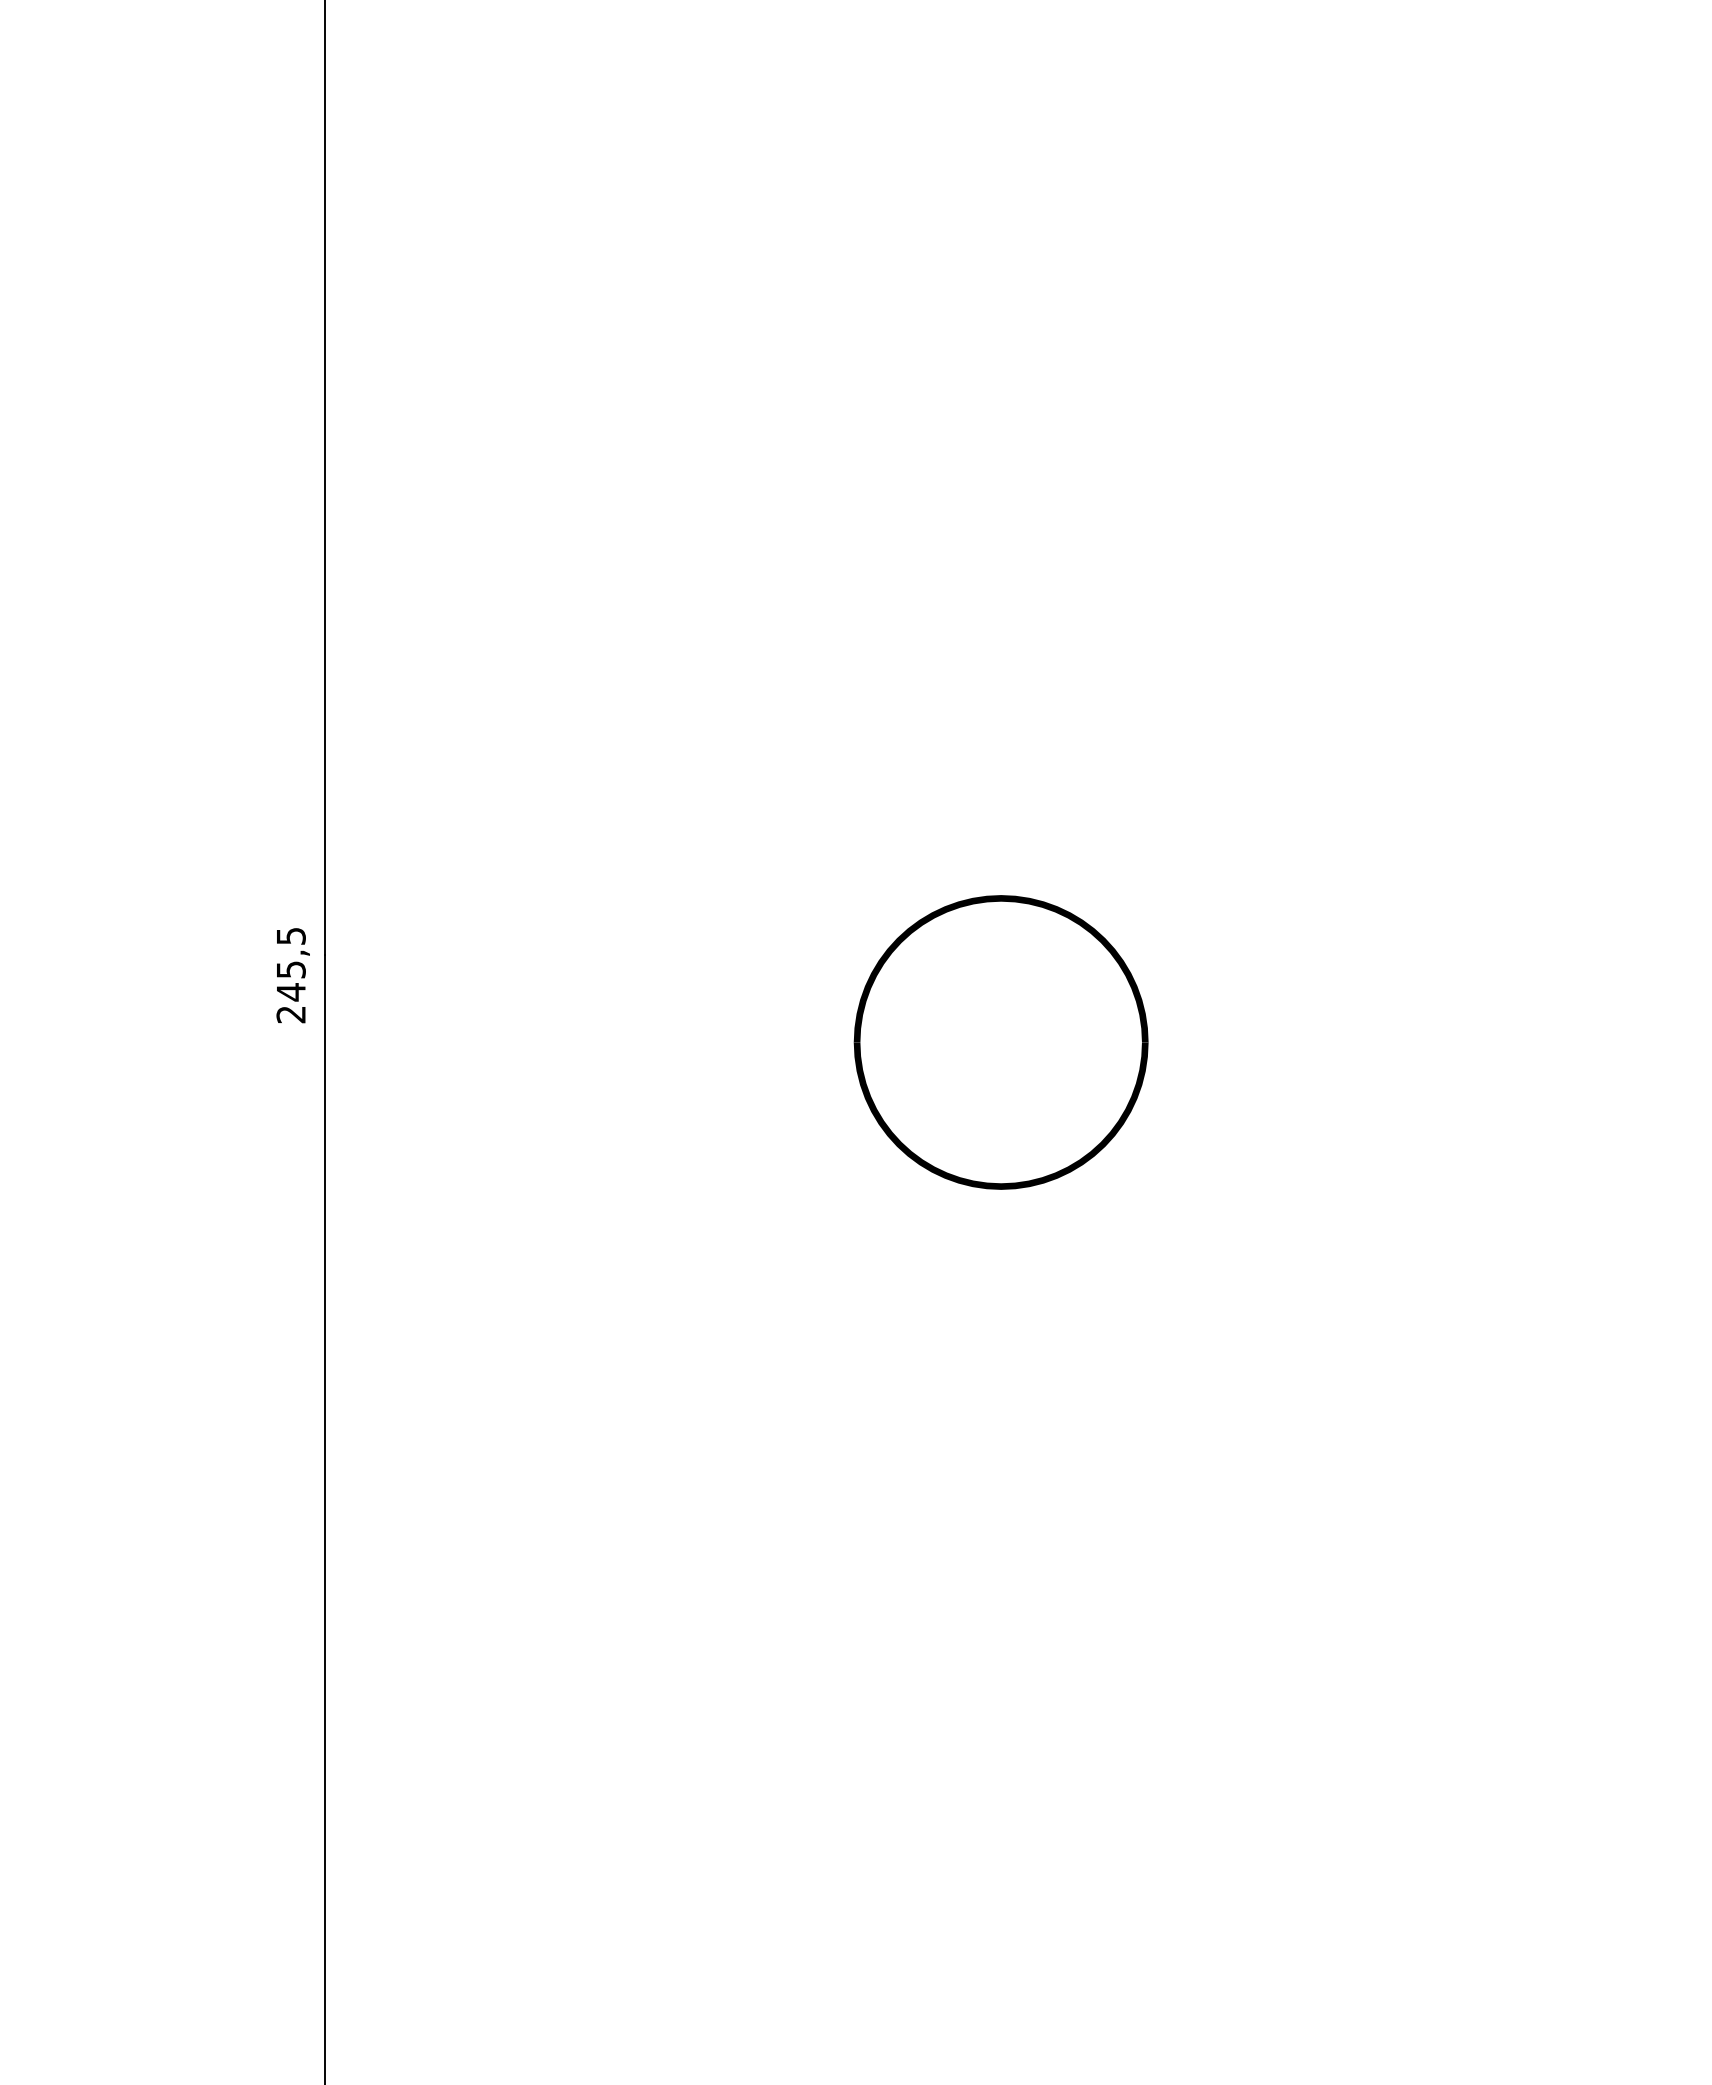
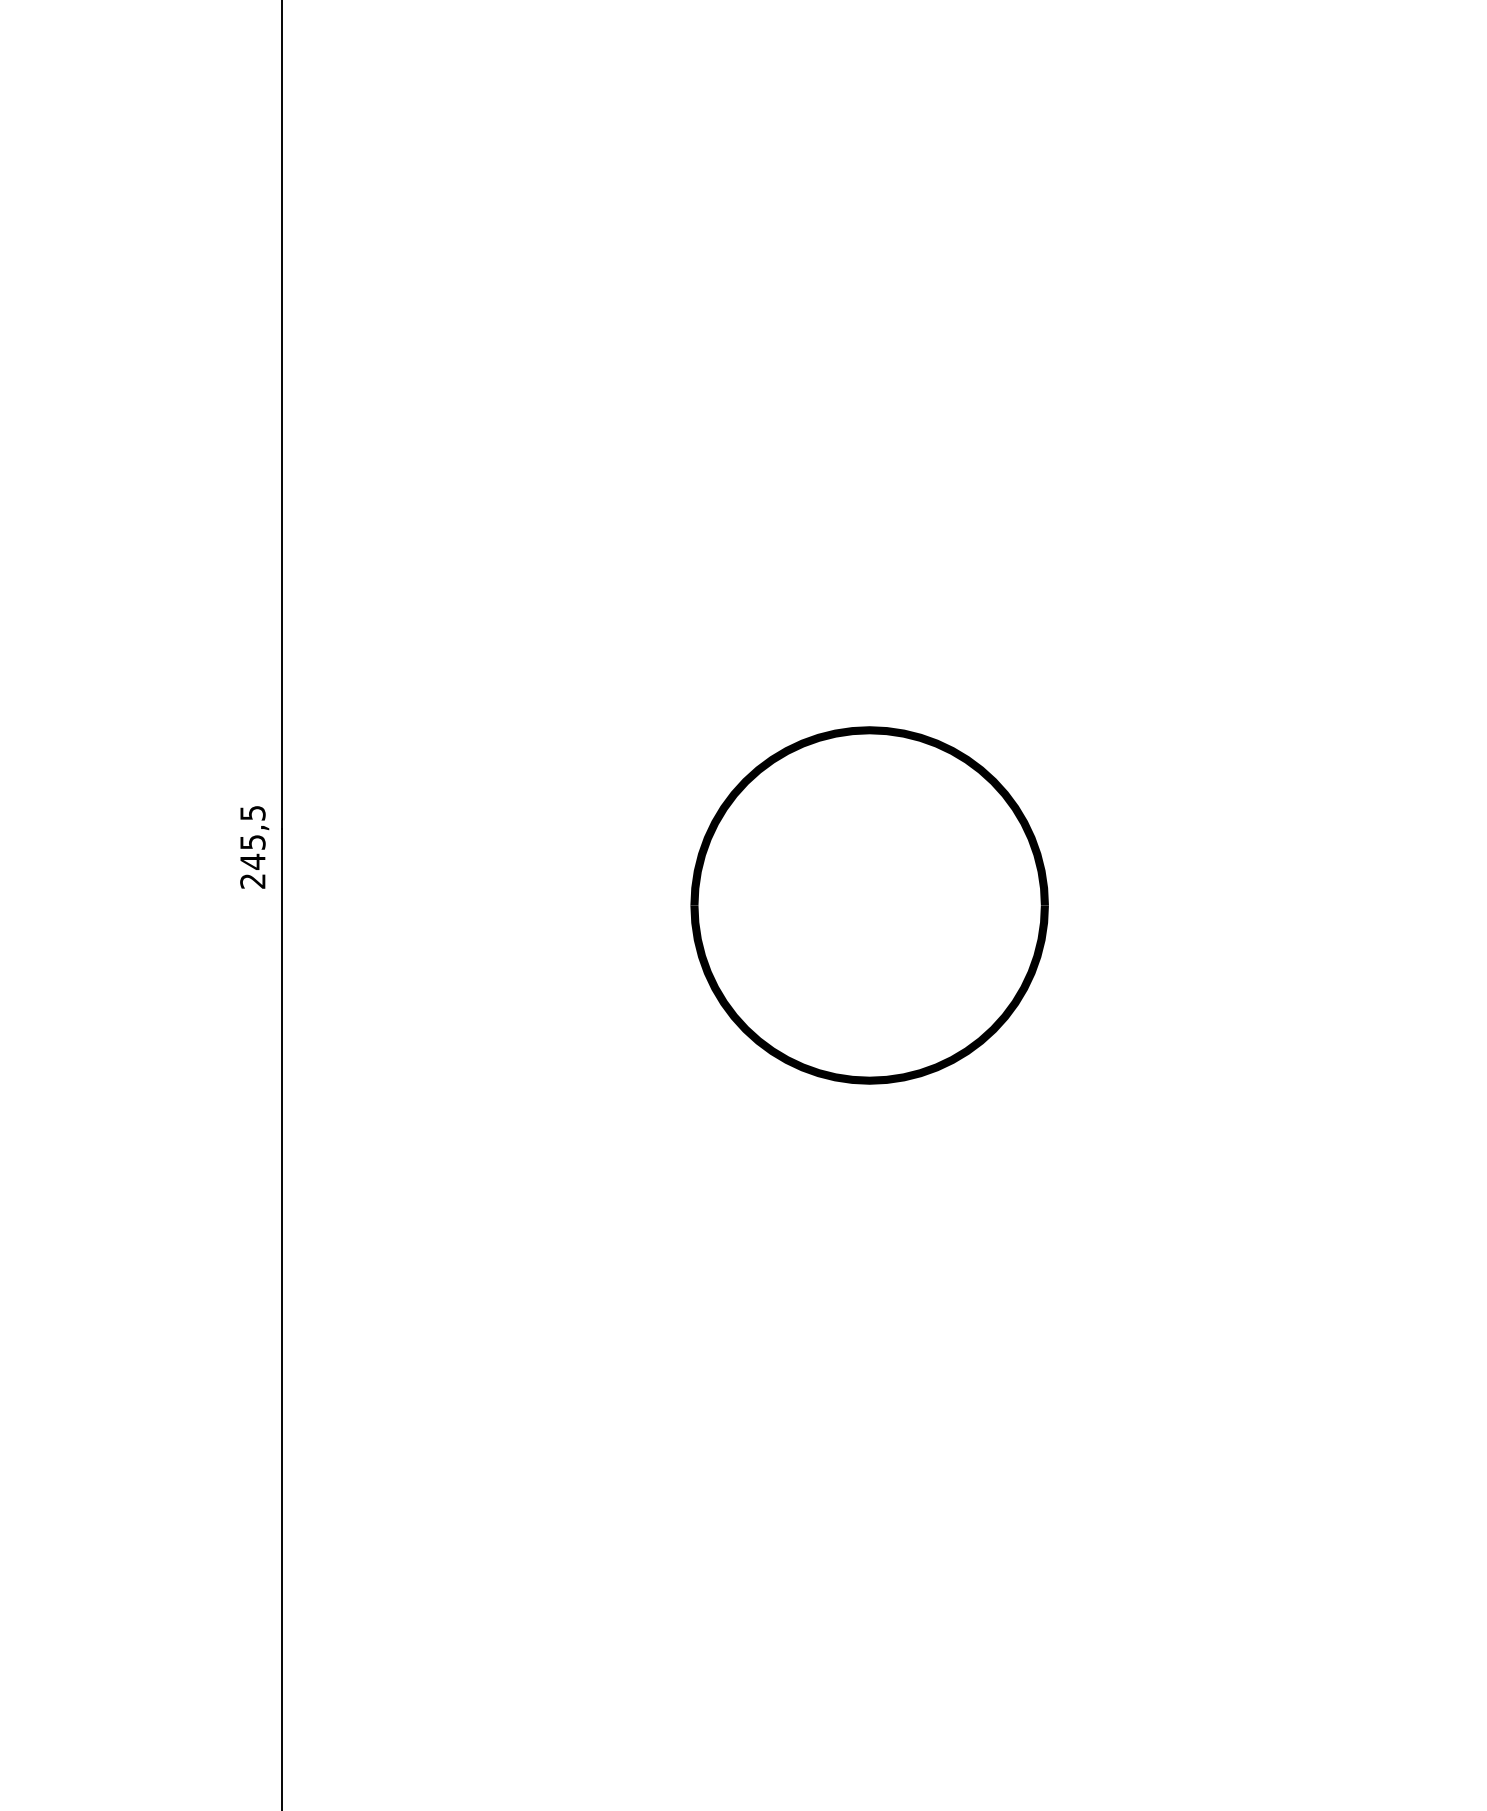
part: (1000, 1042) -> (869, 905), size x1.4

